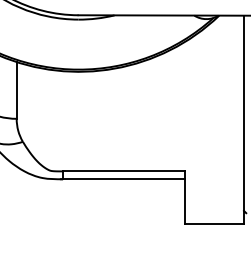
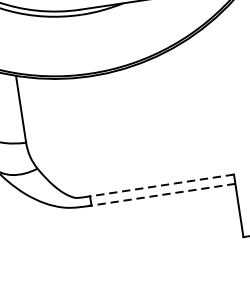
line: (123, 171) -> (161, 185), solid -> dashed
line: (123, 179) -> (162, 195), solid -> dashed

